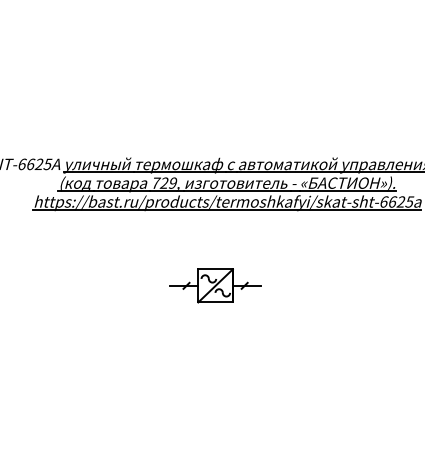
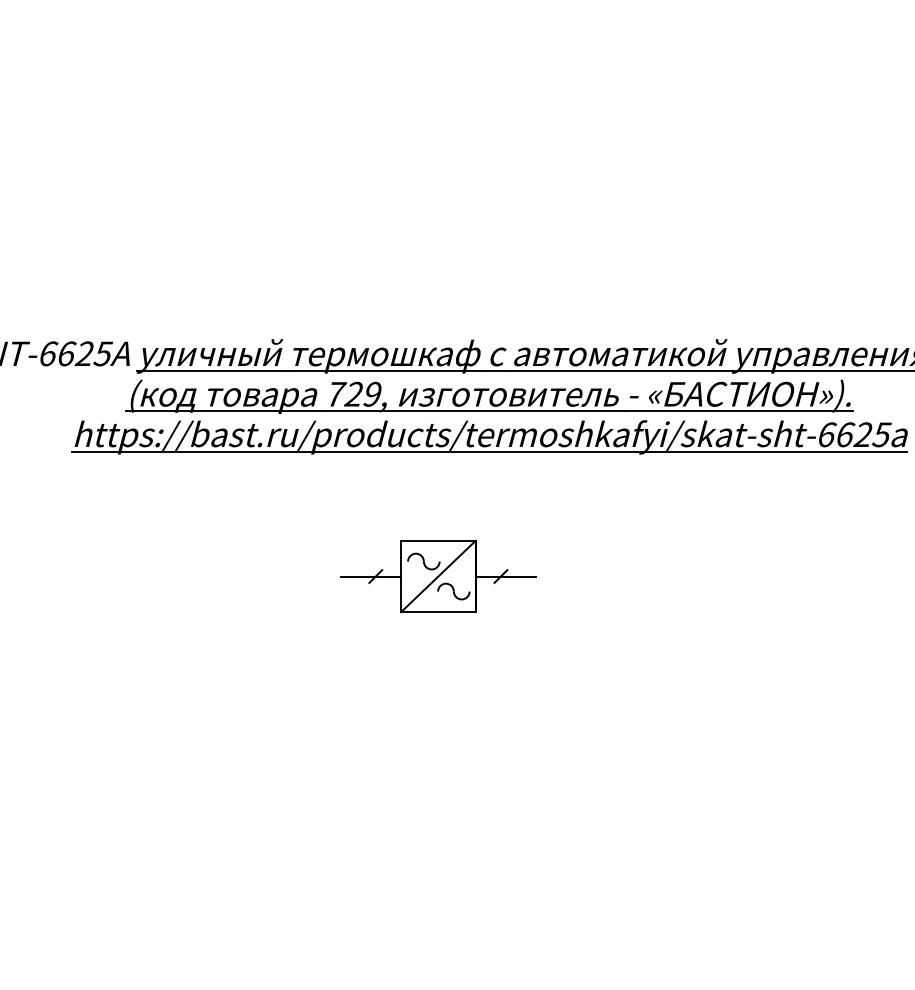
part: (215, 285) -> (438, 575), moved

